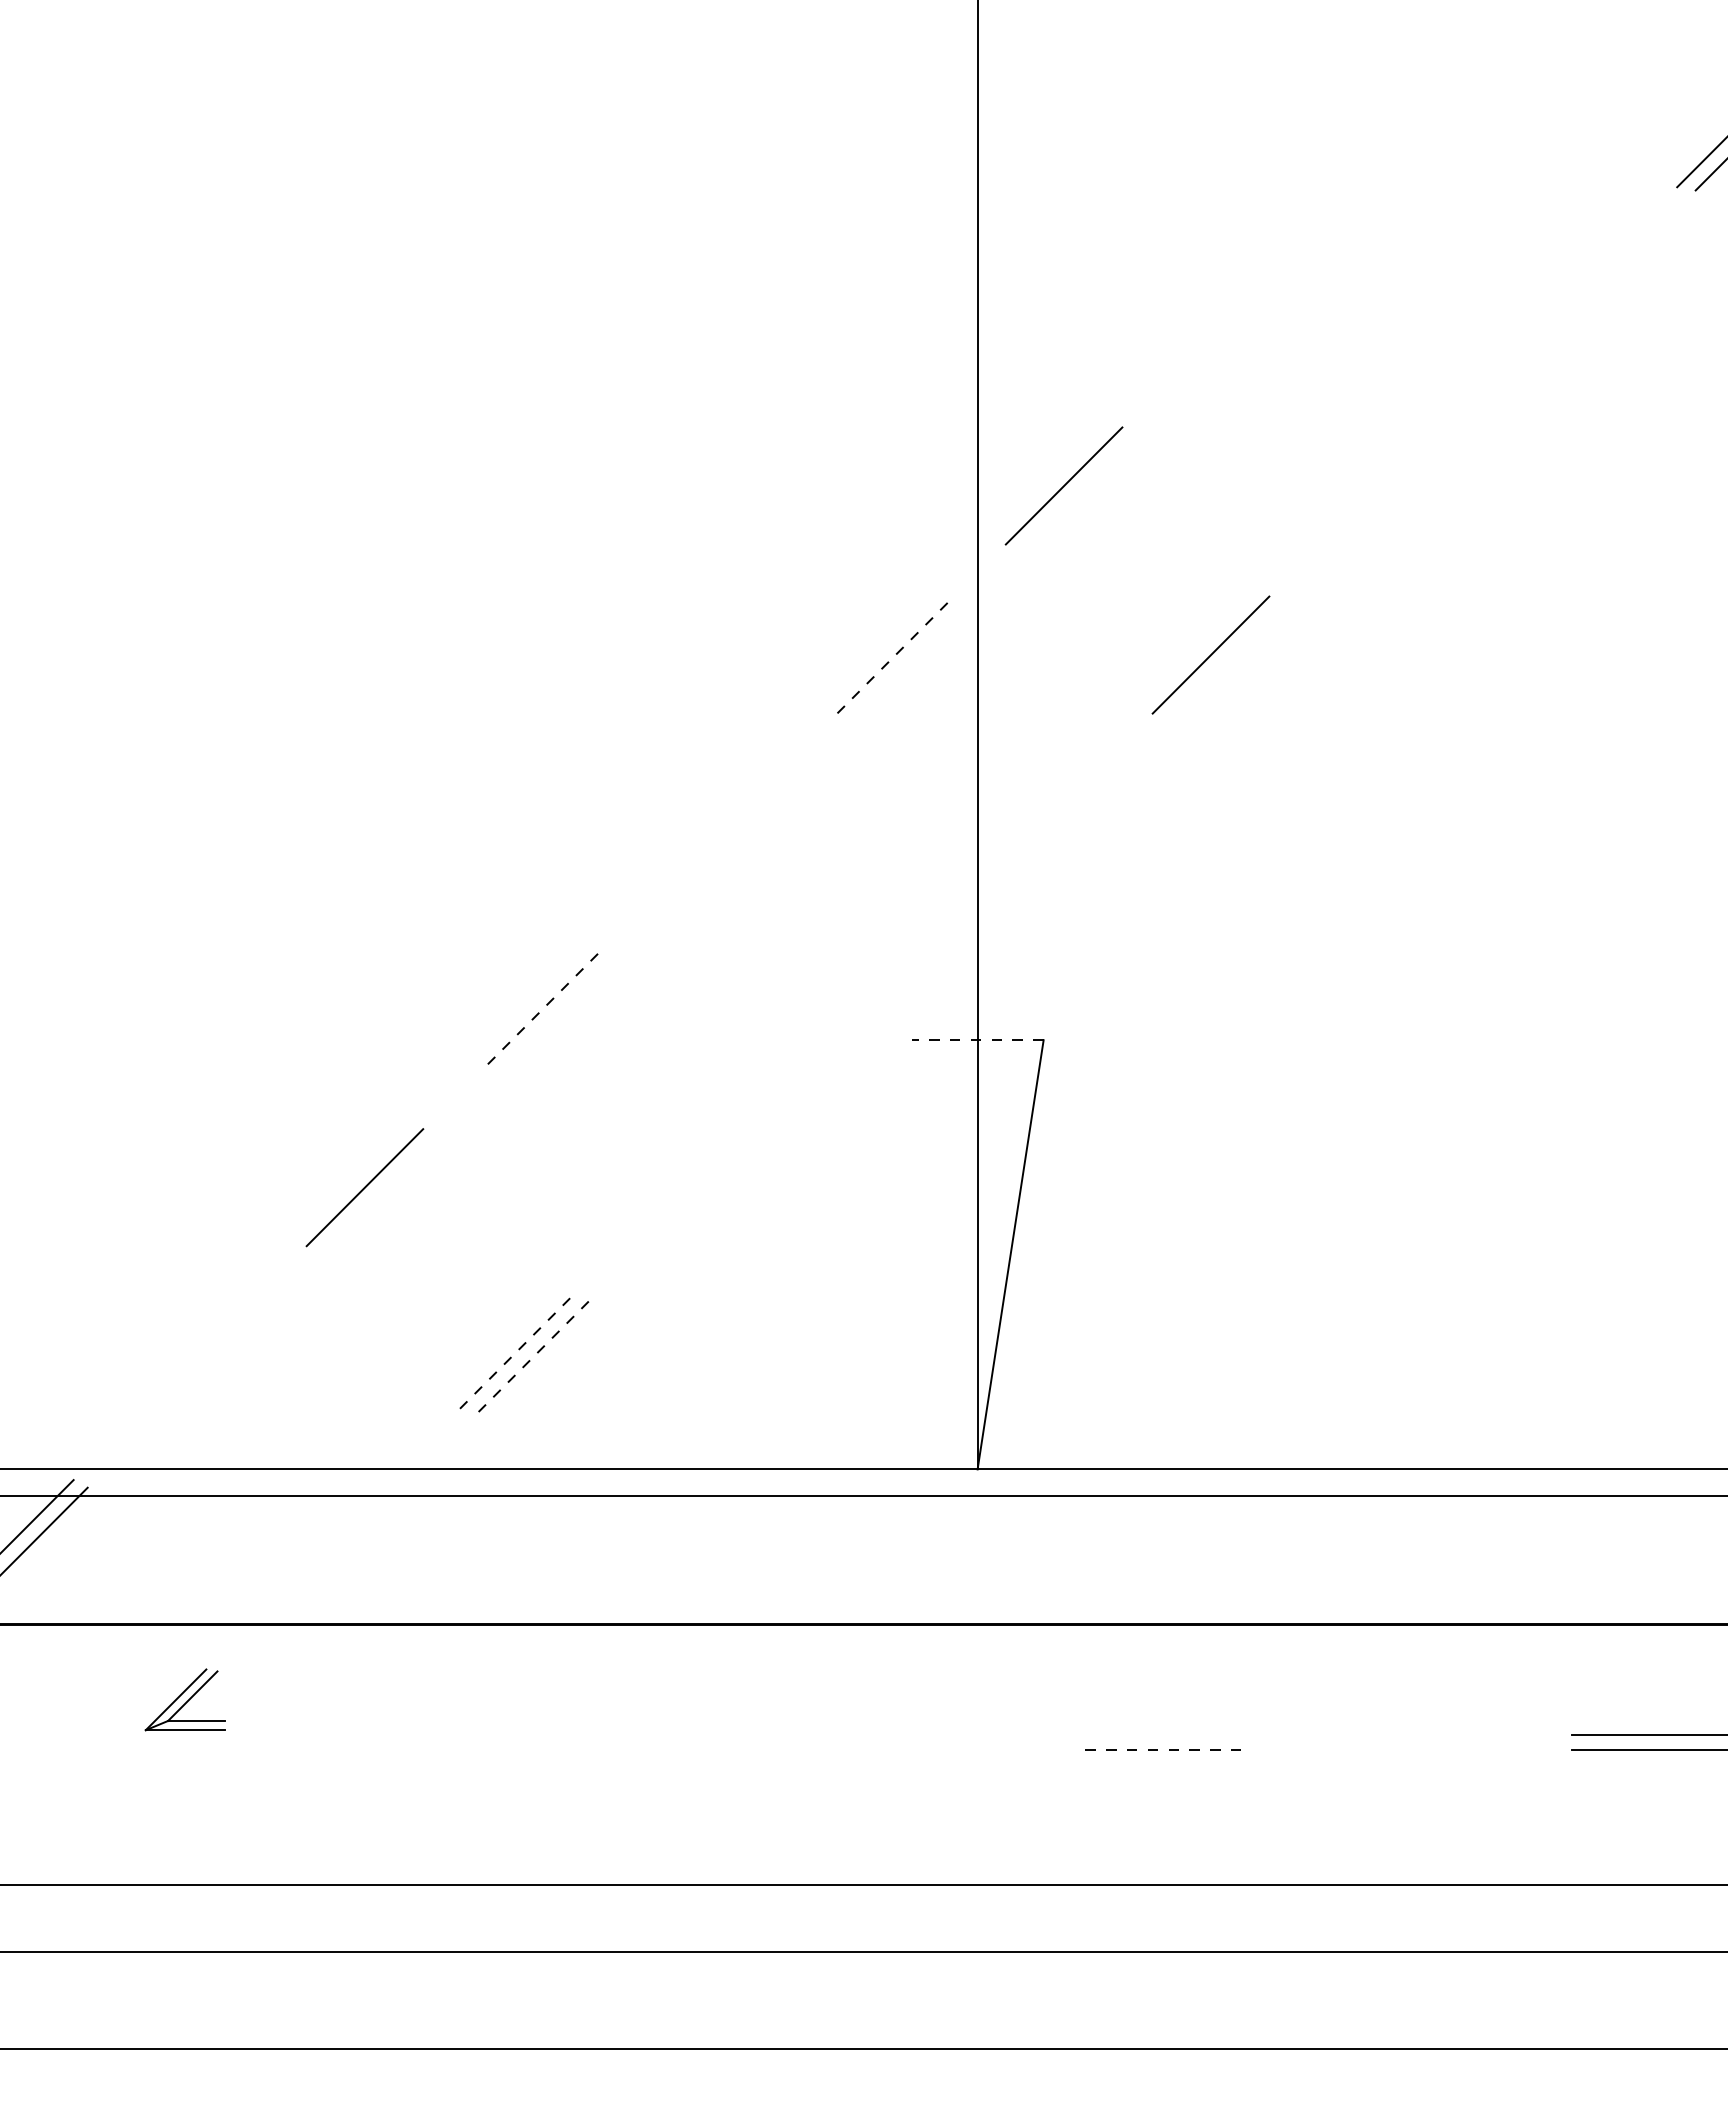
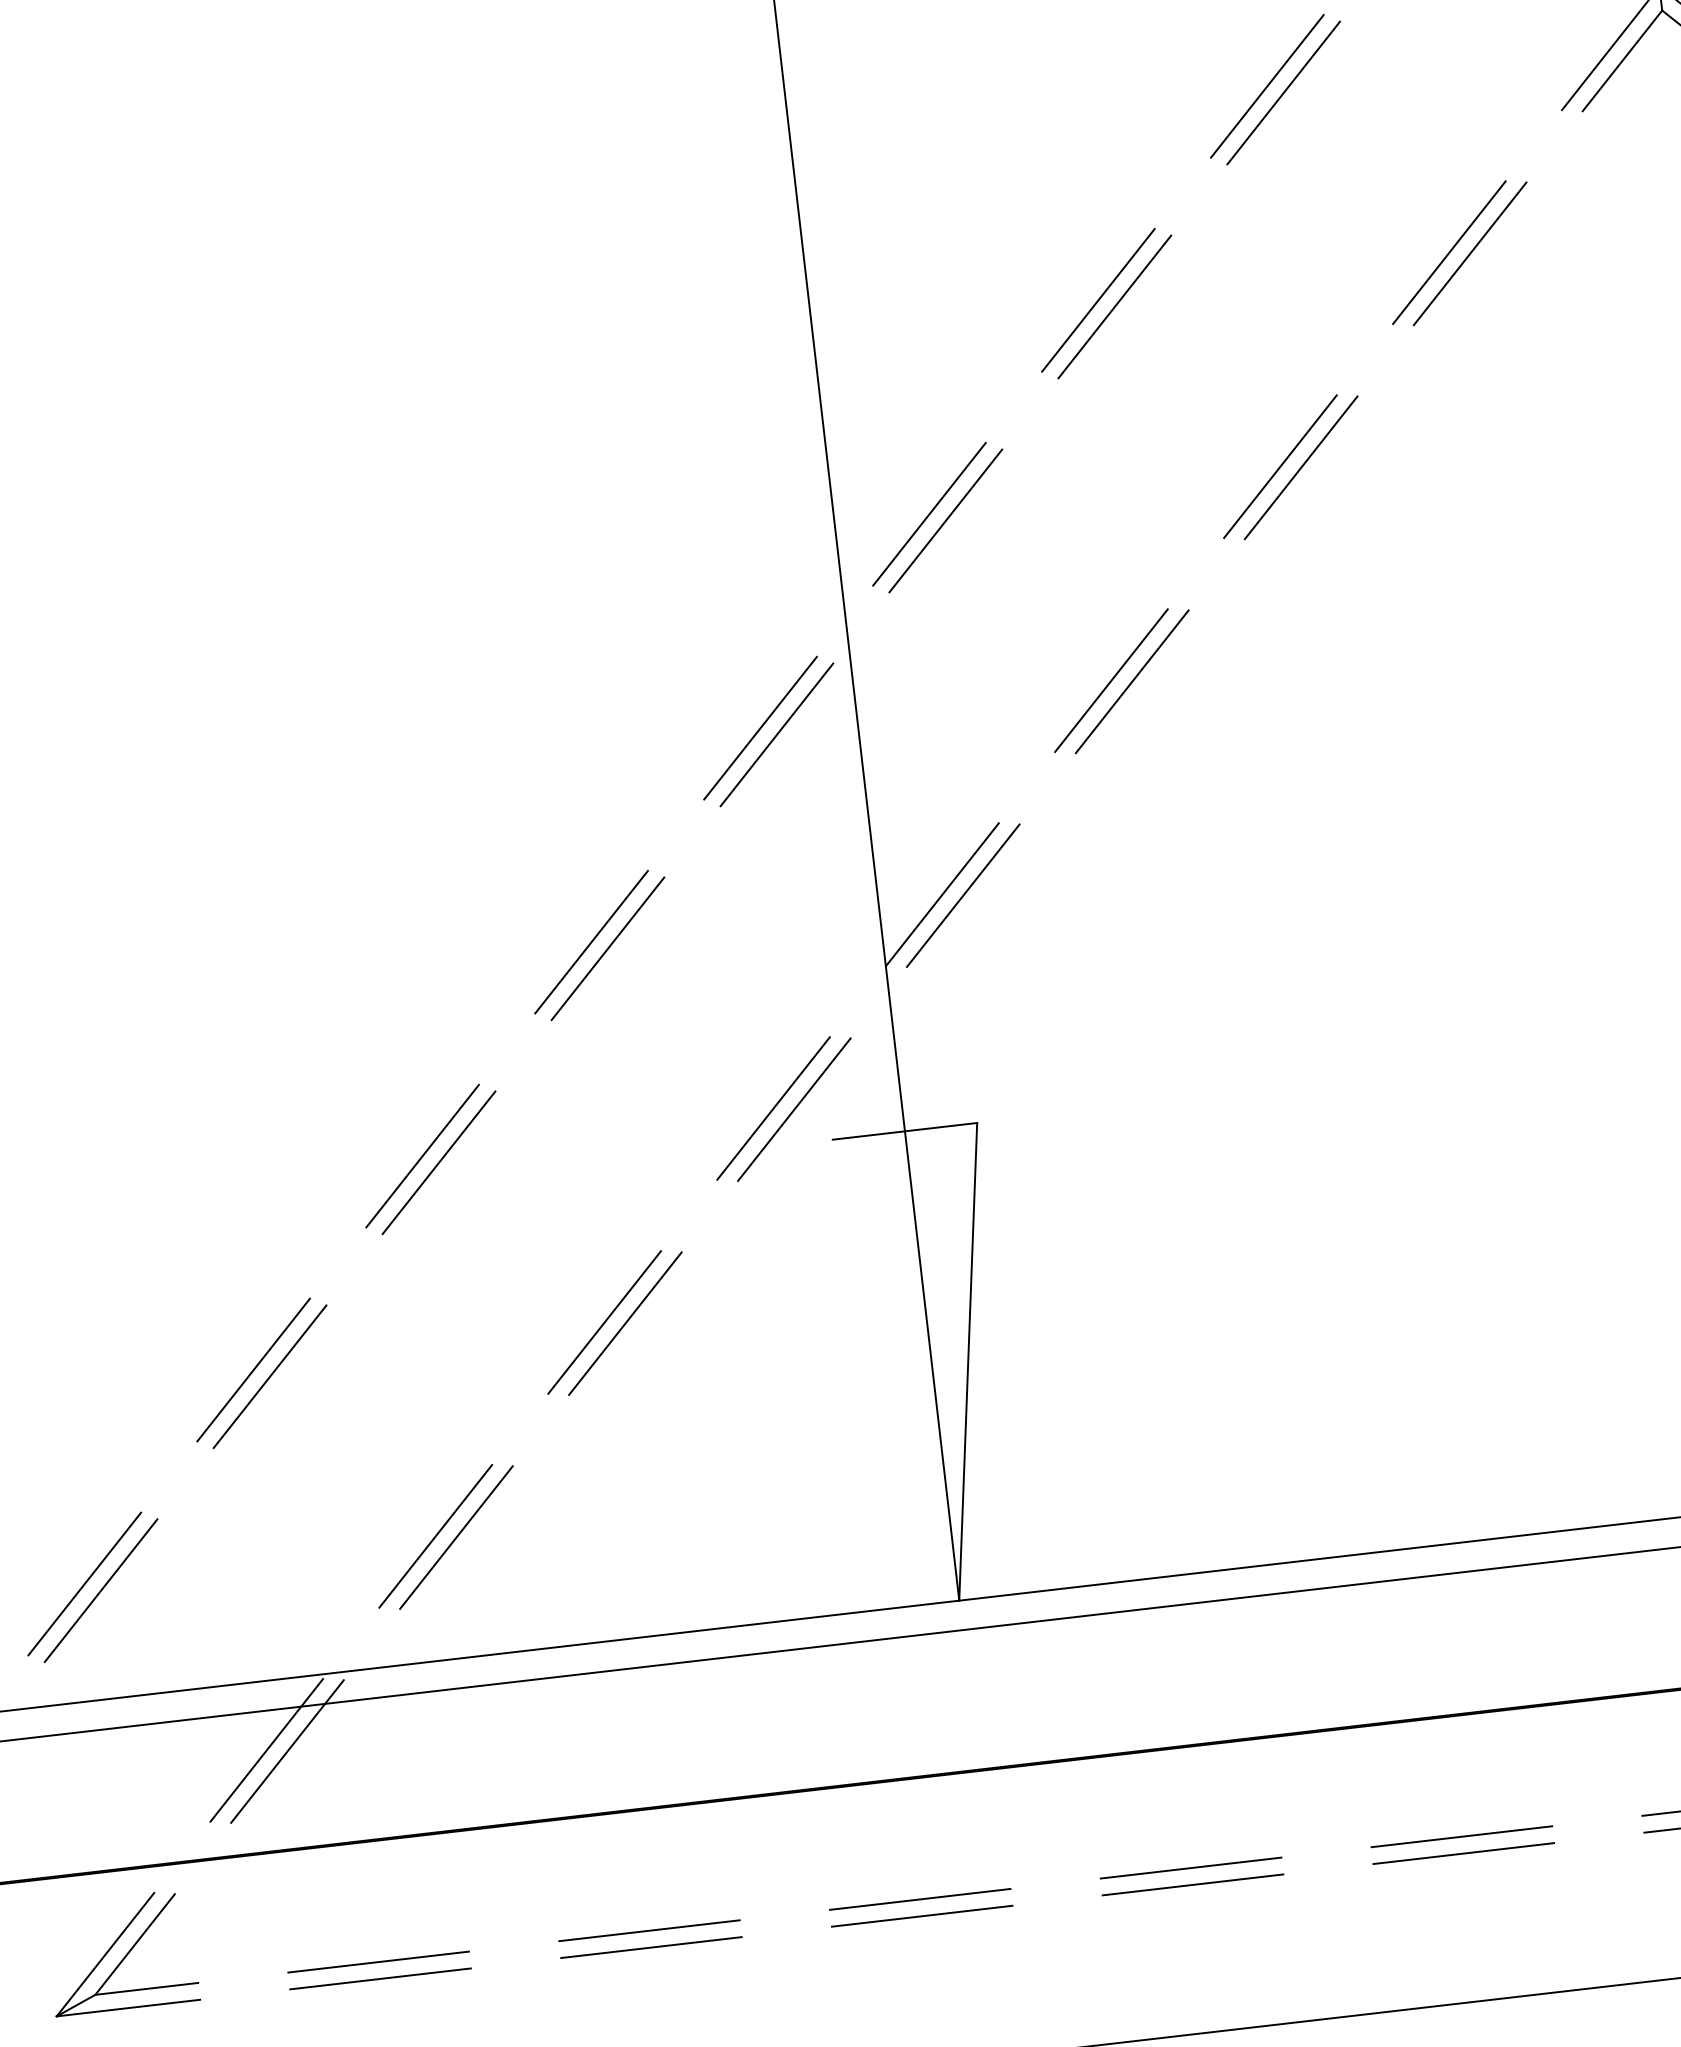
line: (1413, 134) -> (1267, 85), added
line: (1427, 142) -> (1283, 92), added
line: (1560, 303) -> (1449, 251), added
line: (1578, 306) -> (1469, 252), added
line: (1238, 310) -> (1097, 300), added
line: (1252, 317) -> (1114, 306), added
line: (1385, 479) -> (1280, 466), added
line: (1404, 482) -> (1301, 467), added
line: (1077, 493) -> (945, 520), added
line: (1229, 657) -> (1131, 680), added
line: (889, 661) -> (760, 728), dashed -> solid
line: (903, 668) -> (776, 734), added
line: (1036, 830) -> (942, 894), added
line: (1054, 833) -> (962, 895), added
line: (714, 836) -> (591, 941), added
line: (728, 844) -> (607, 948), added
line: (861, 1005) -> (773, 1108), added
line: (879, 1008) -> (793, 1109), added
line: (539, 1012) -> (422, 1156), dashed -> solid
line: (553, 1019) -> (438, 1162), added
line: (977, 1040) -> (904, 1131), dashed -> solid
line: (686, 1180) -> (604, 1321), added
line: (704, 1184) -> (624, 1323), added
line: (378, 1194) -> (269, 1375), added
line: (511, 1356) -> (435, 1536), dashed -> solid
line: (530, 1359) -> (456, 1537), dashed -> solid
line: (189, 1362) -> (83, 1583), added
line: (204, 1370) -> (101, 1590), added
line: (336, 1531) -> (266, 1749), added
line: (355, 1534) -> (287, 1750), added
part: (184, 1699) -> (121, 1952), size x1.67
line: (415, 1734) -> (378, 1961), added
line: (663, 1734) -> (649, 1930), added
line: (910, 1734) -> (919, 1899), added
line: (1158, 1734) -> (1190, 1867), added
line: (1406, 1734) -> (1461, 1836), added
line: (1406, 1749) -> (1463, 1852), added
line: (415, 1750) -> (380, 1979), added
line: (663, 1750) -> (651, 1947), added
line: (910, 1750) -> (921, 1916), added
line: (1158, 1750) -> (1192, 1885), dashed -> solid

